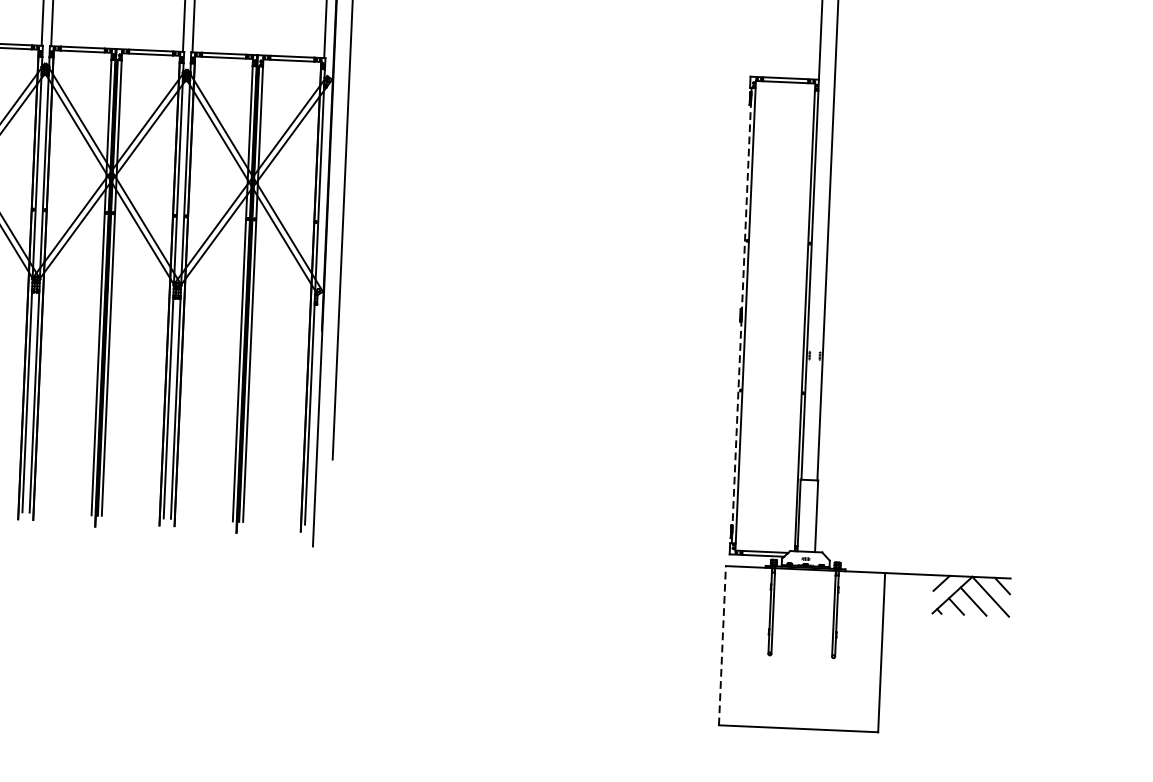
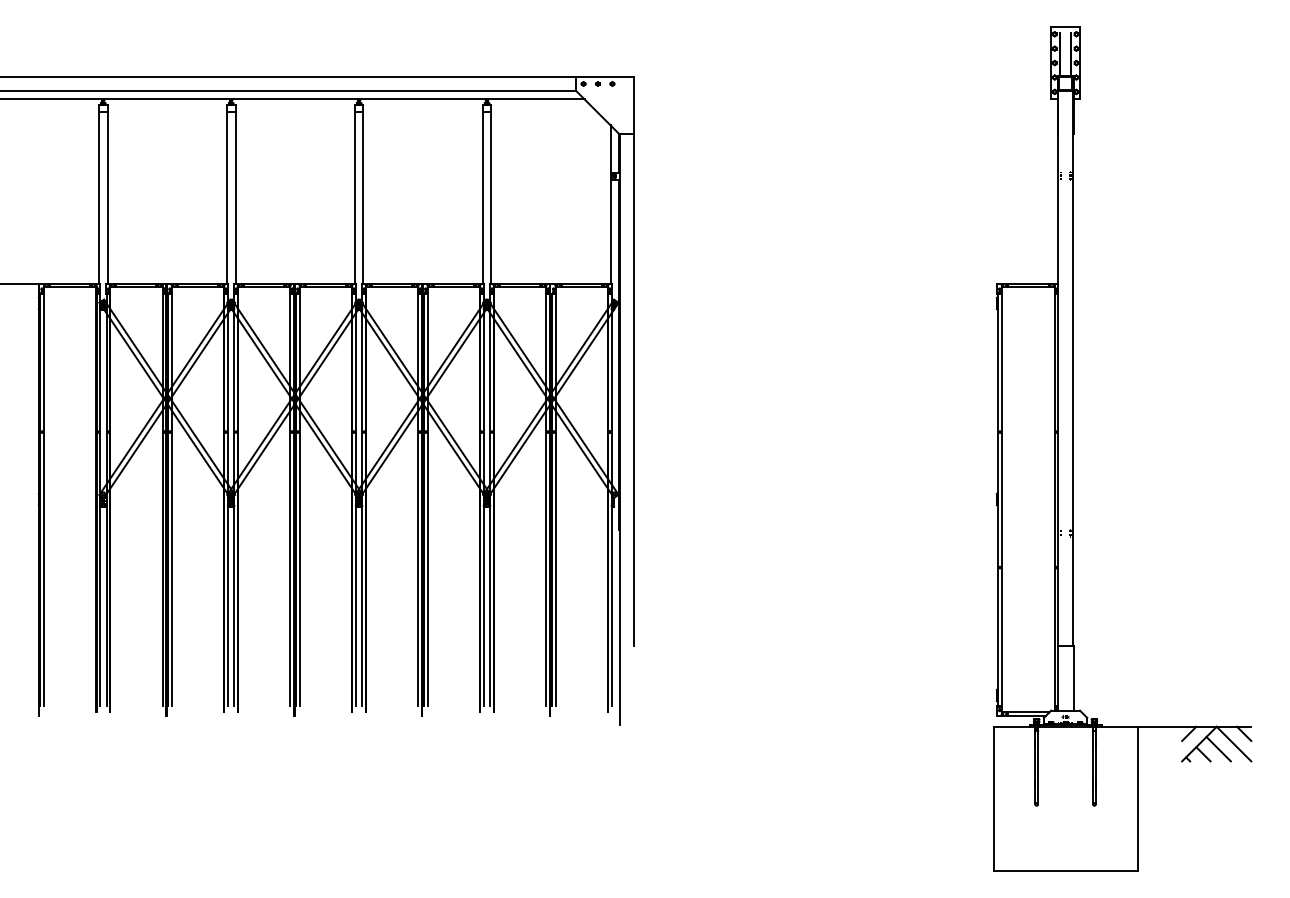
line: (741, 316) -> (997, 500), dashed -> solid
line: (722, 645) -> (993, 798), dashed -> solid

